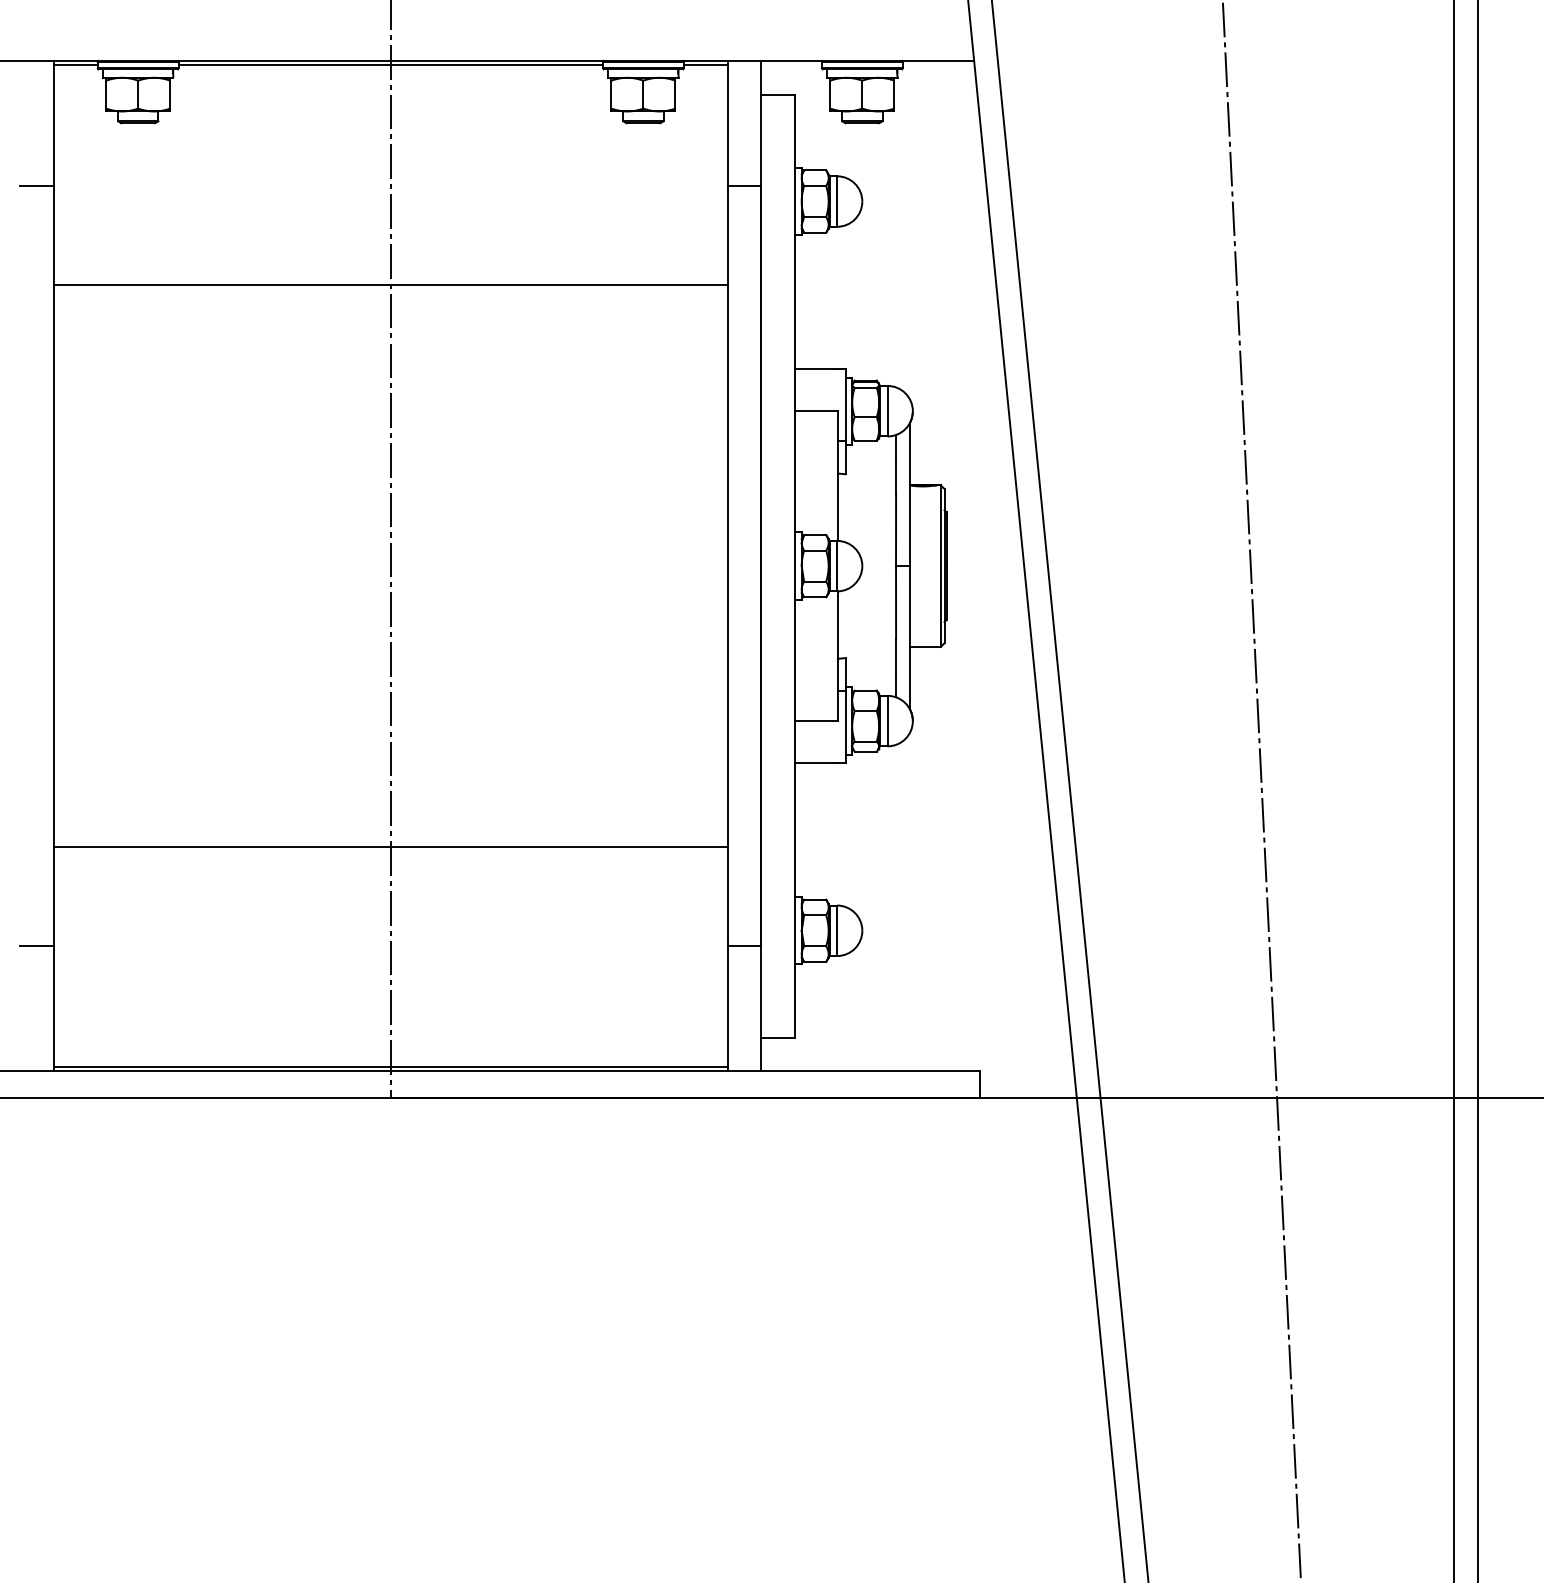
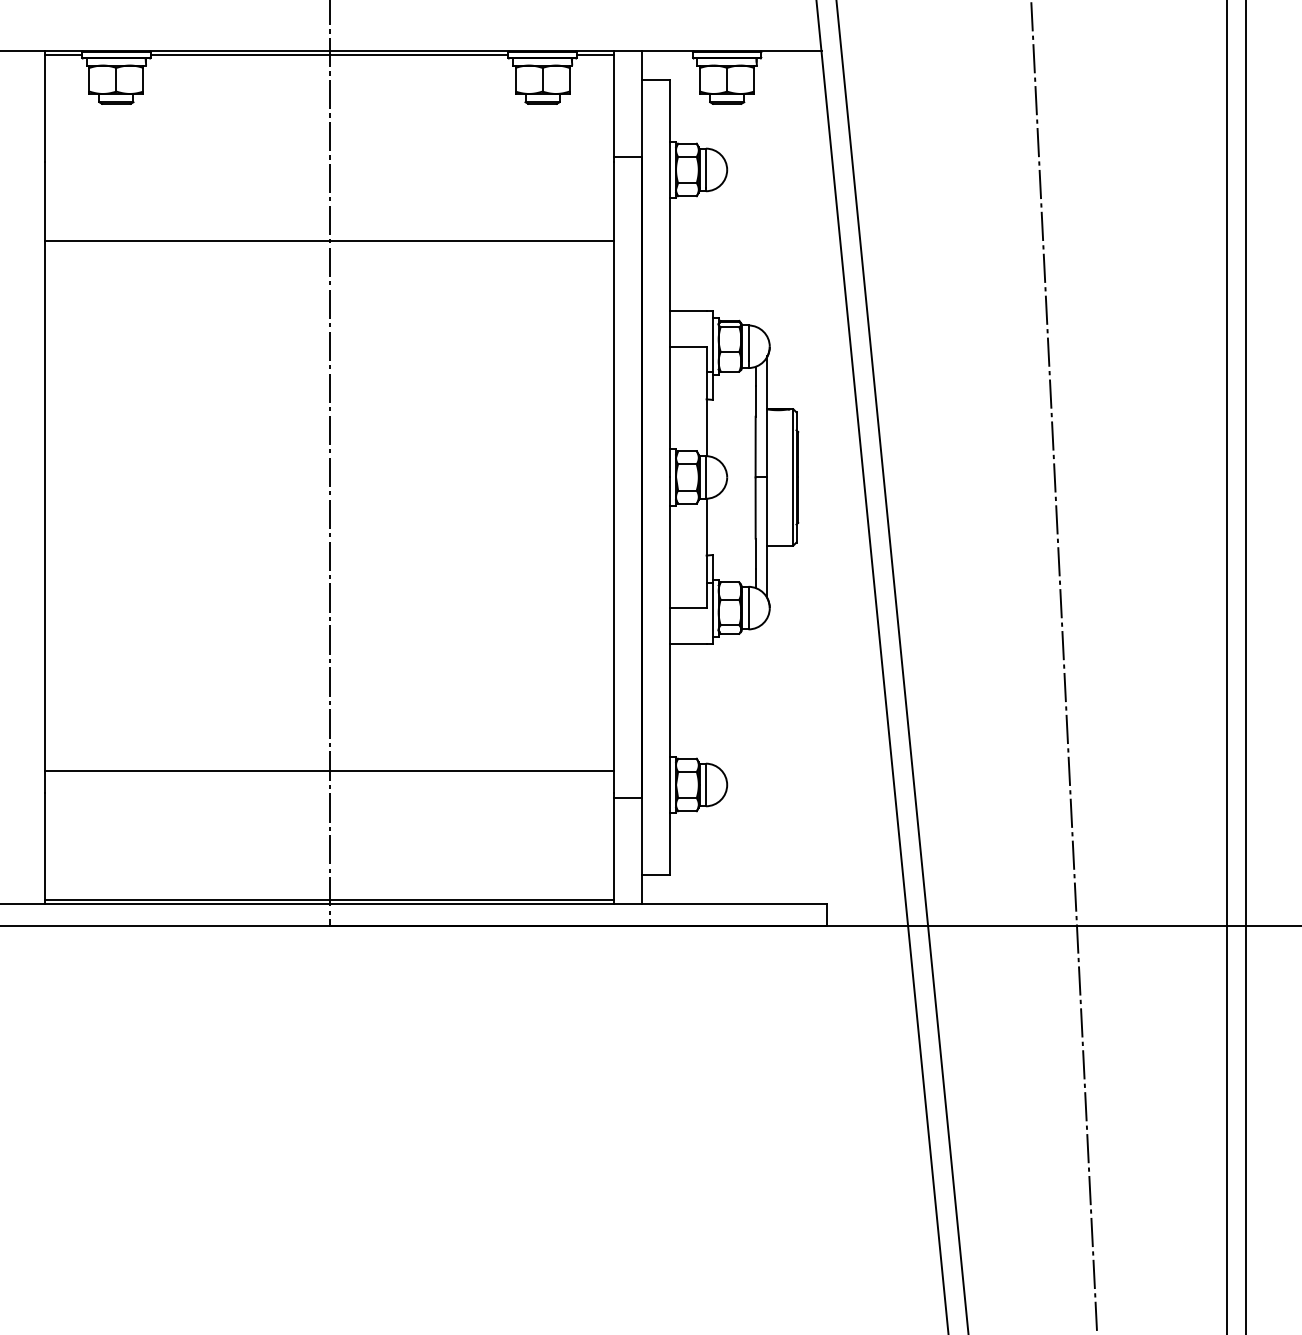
line: (36, 186) -> (30, 157), removed
line: (390, 846) -> (329, 770), moved
line: (36, 946) -> (30, 798), removed

